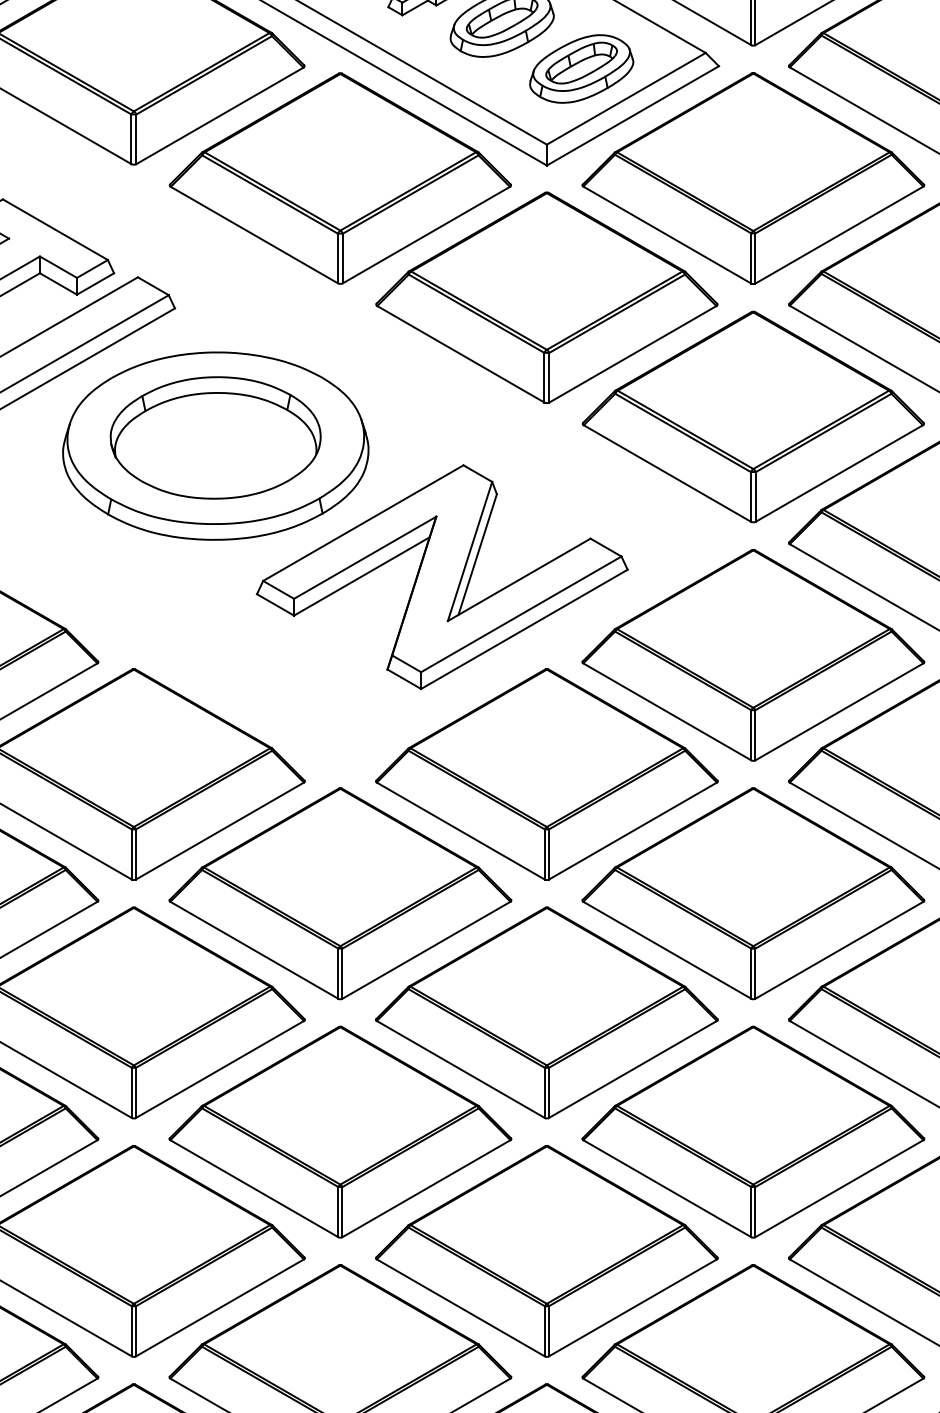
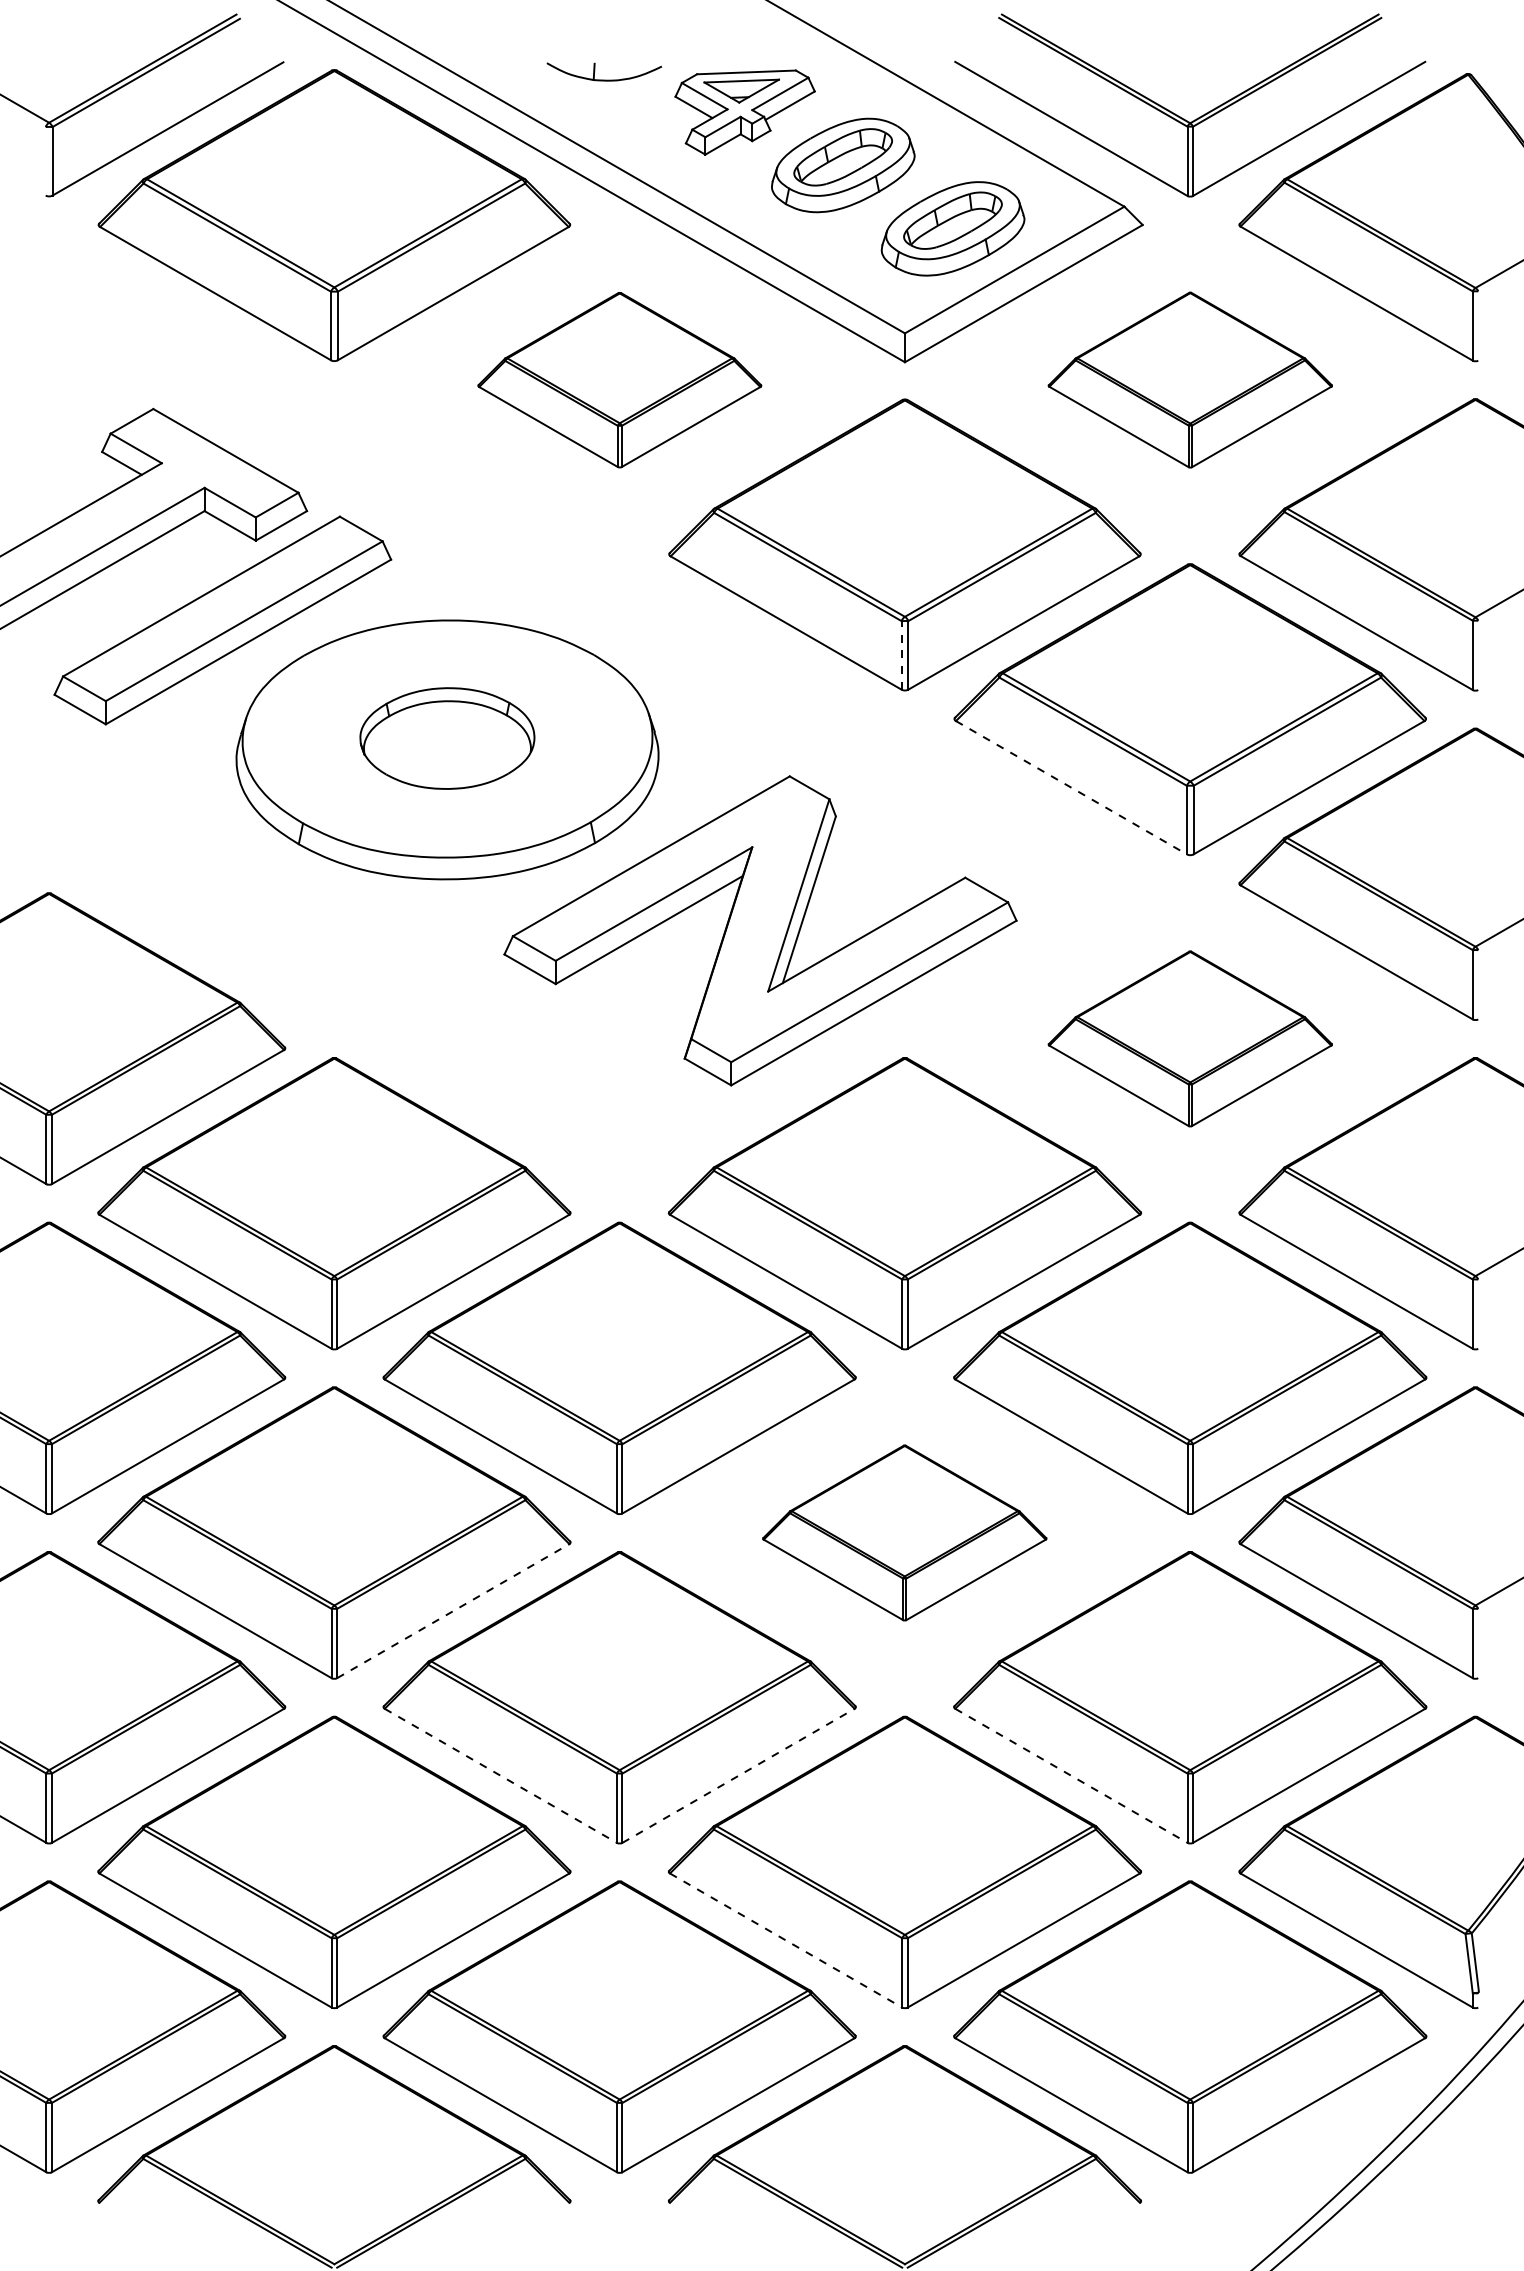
part: (340, 178) -> (619, 379), size x0.6
part: (753, 178) -> (1190, 379), size x0.6
line: (544, 377) -> (901, 654), solid -> dashed
part: (215, 437) -> (447, 738), size x0.6
line: (667, 473) -> (1071, 787), solid -> dashed
part: (753, 655) -> (1190, 1038), size x0.6
part: (546, 1012) -> (904, 1532), size x0.6
line: (220, 1069) -> (453, 1610), solid -> dashed
line: (427, 1188) -> (739, 1775), solid -> dashed
line: (254, 1189) -> (501, 1776), solid -> dashed
line: (667, 1189) -> (1071, 1776), solid -> dashed
line: (461, 1307) -> (786, 1940), solid -> dashed

